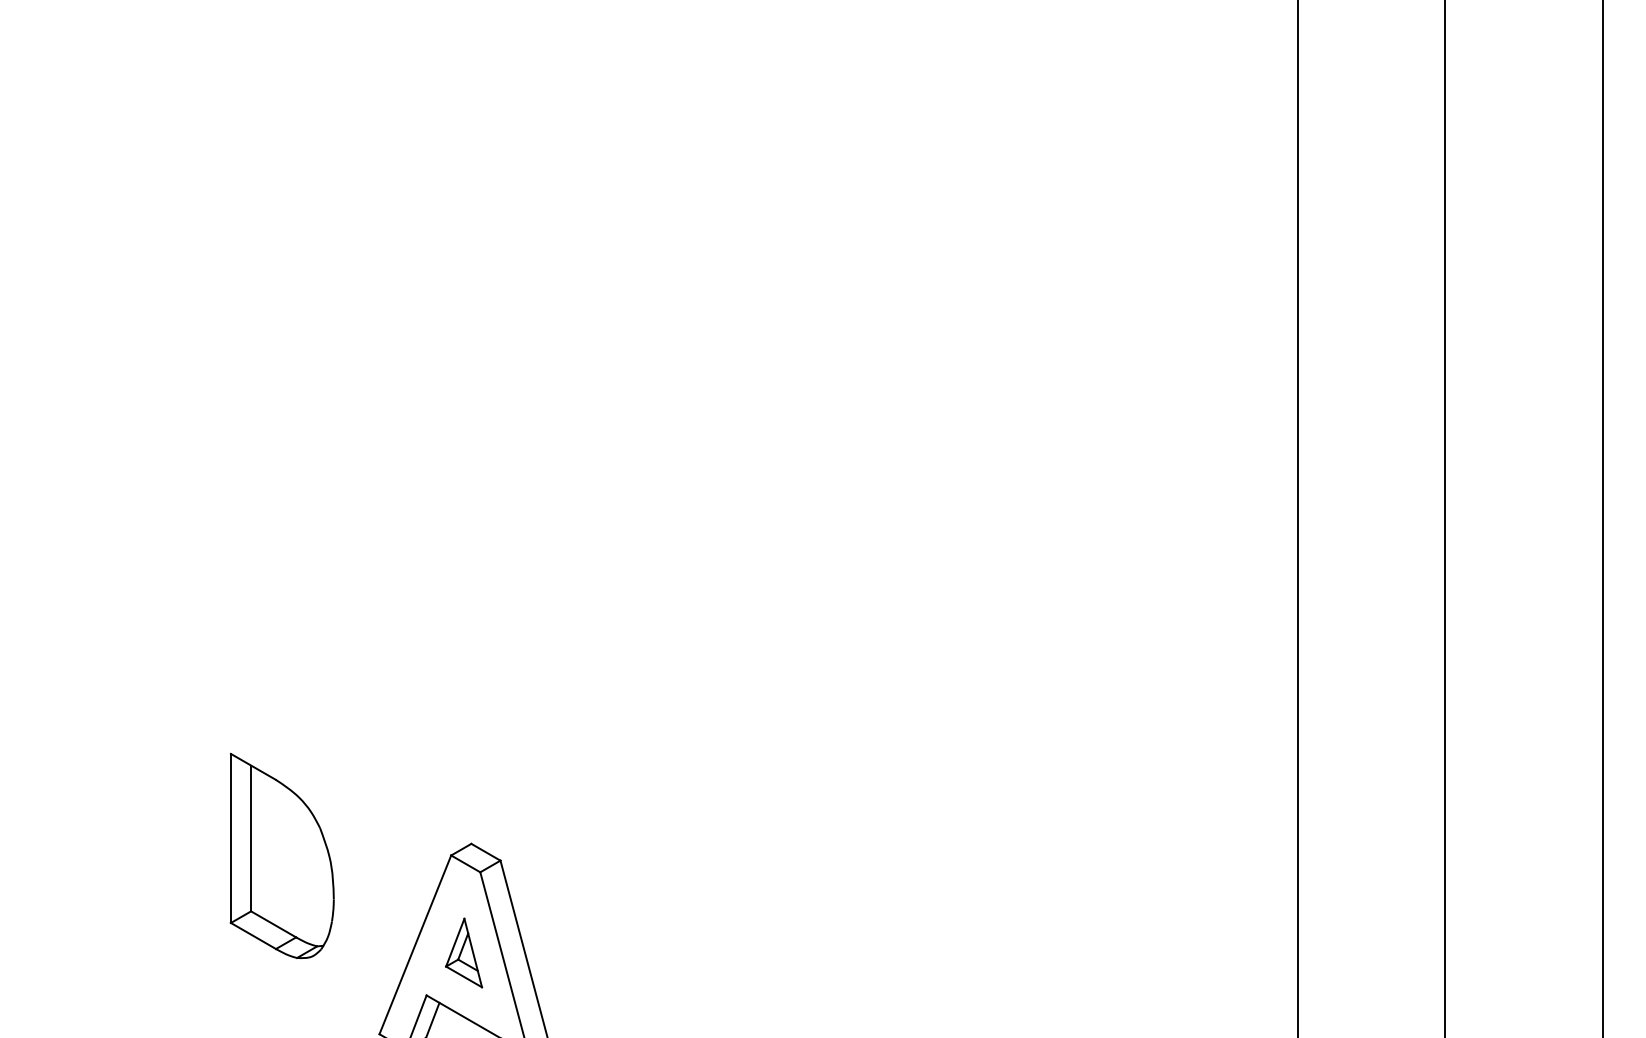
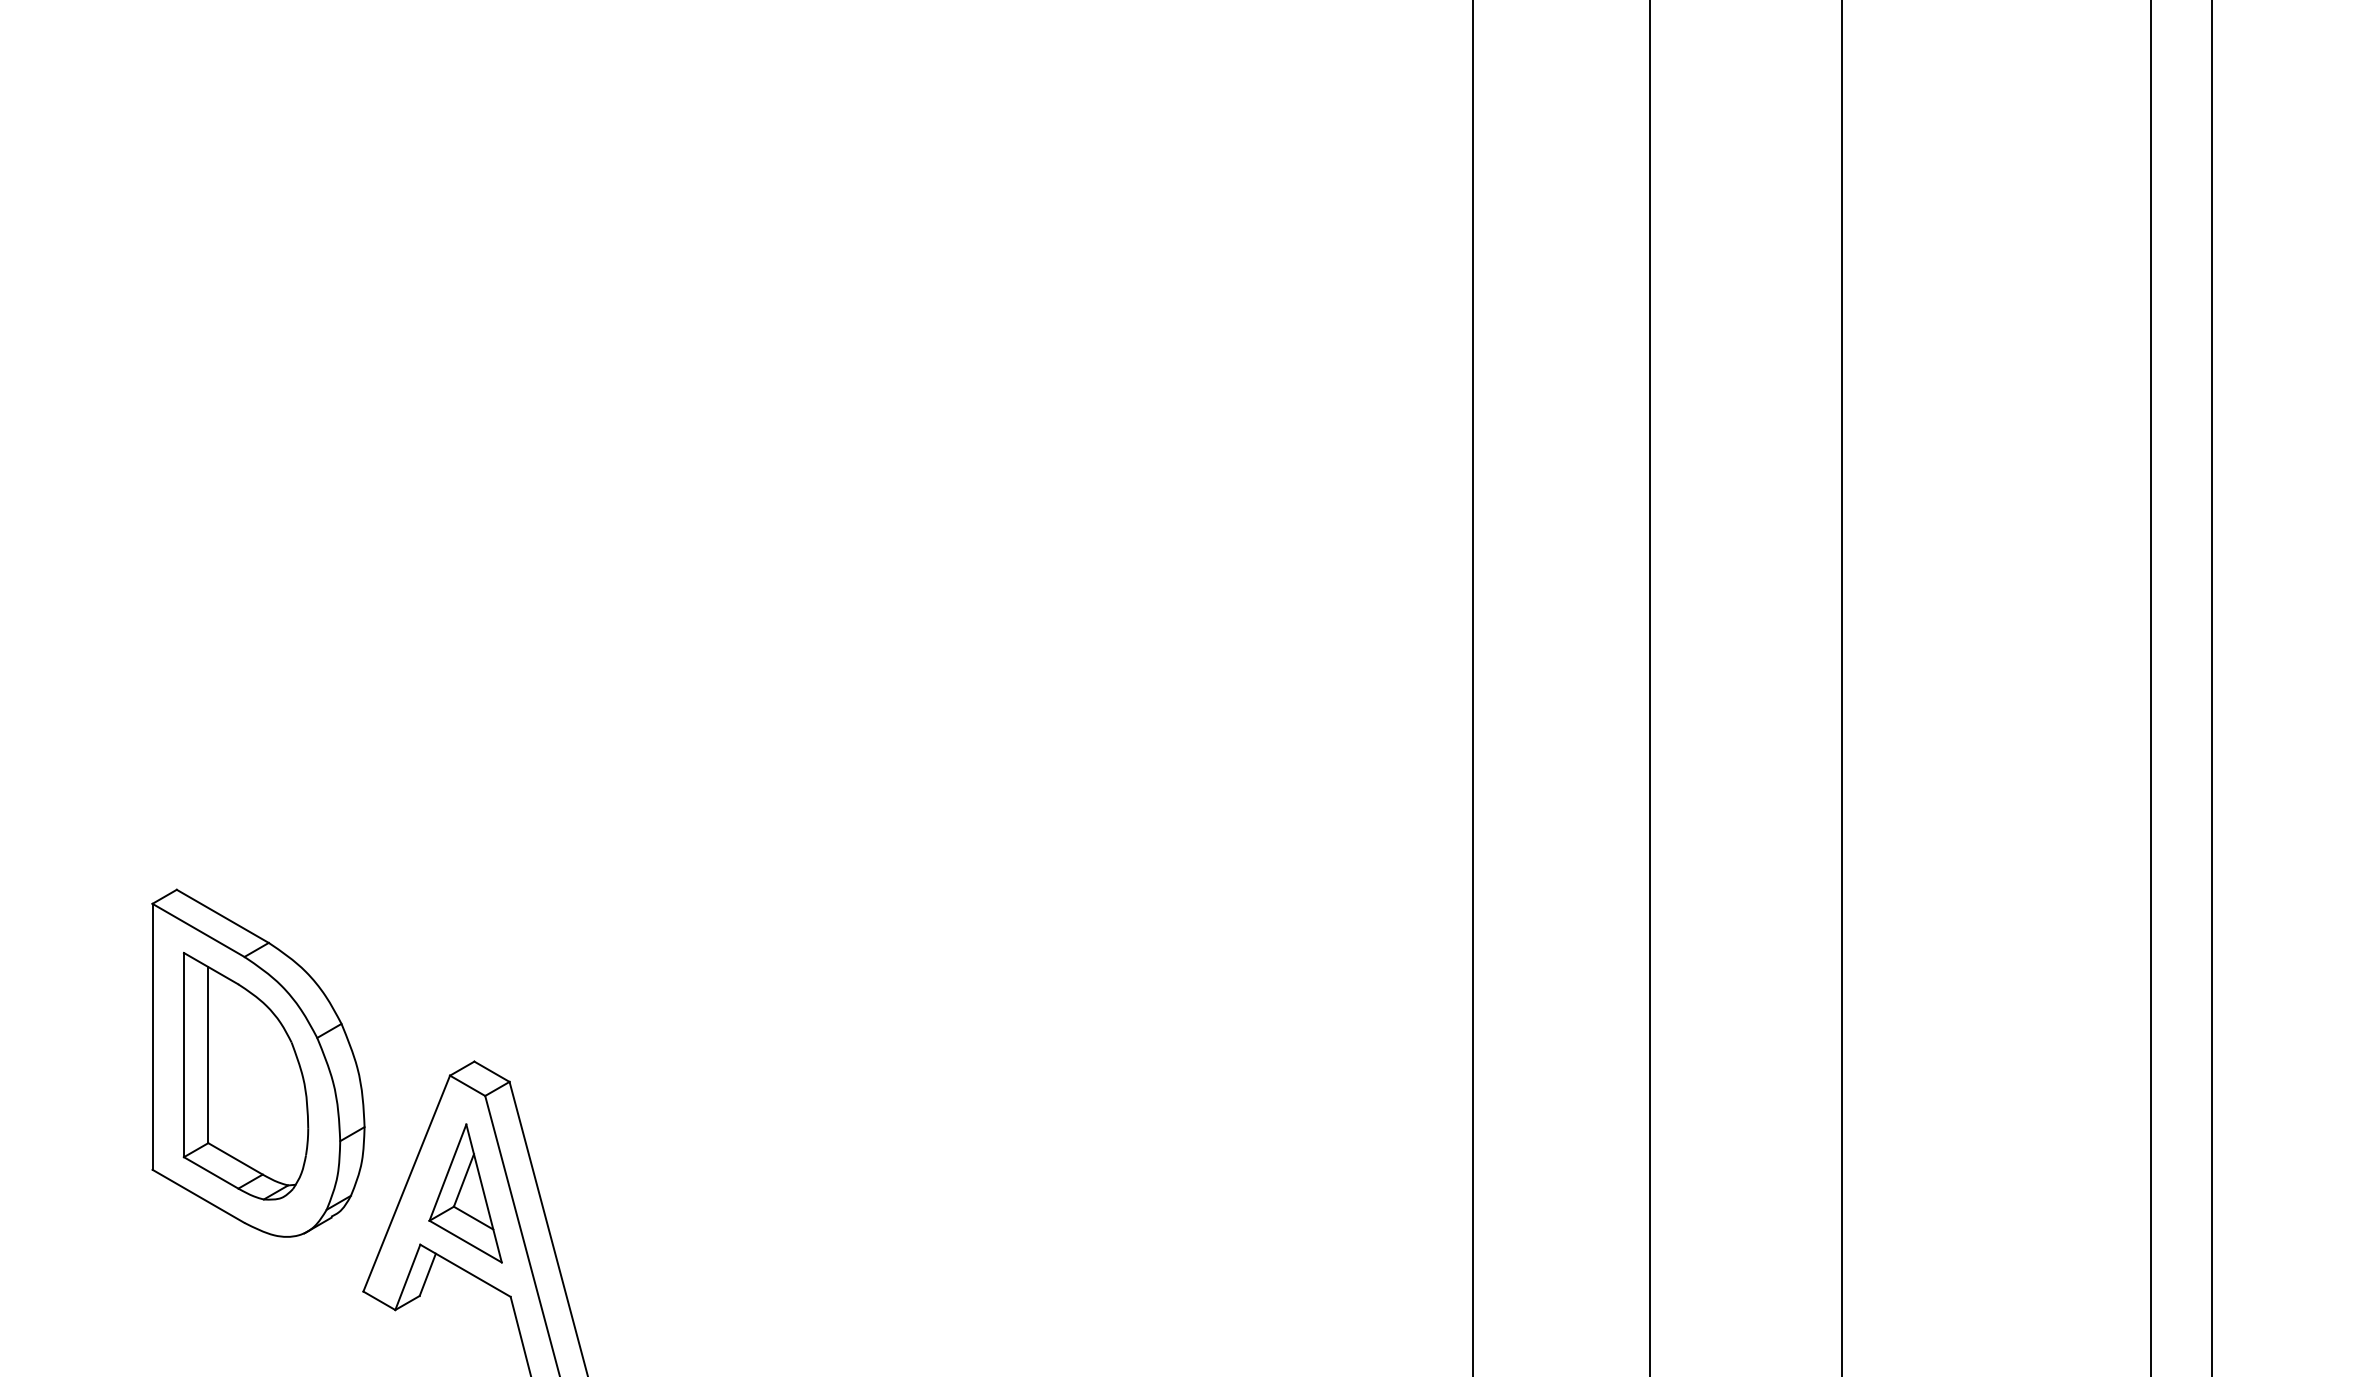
part: (292, 844) -> (258, 1062), added
part: (464, 953) -> (465, 1193), size x1.67

